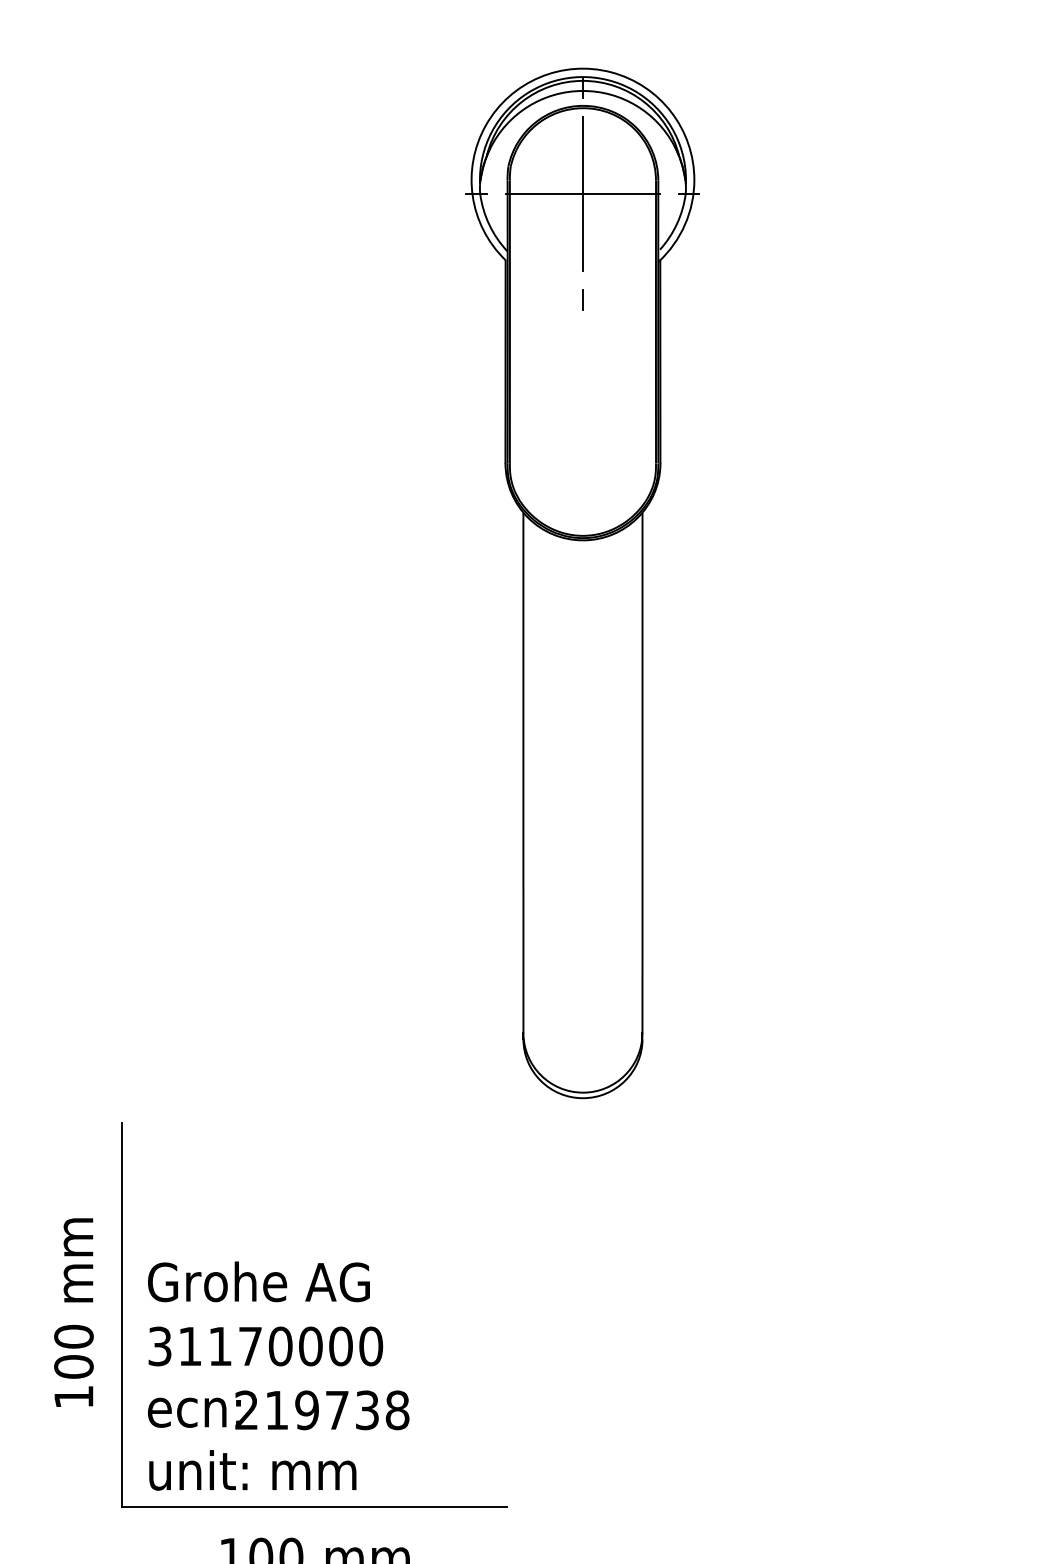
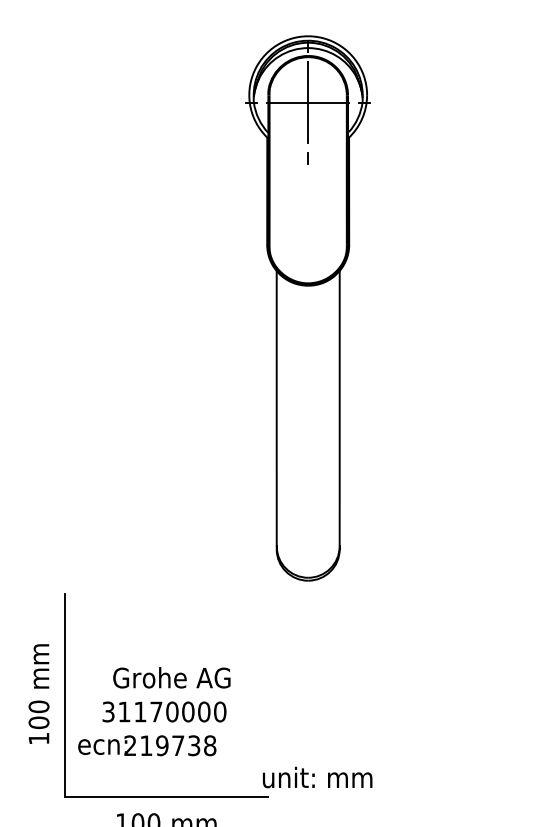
text: (258, 1281) -> (171, 677), moved
text: (265, 1345) -> (164, 711), moved
text: (252, 1470) -> (317, 777), moved

